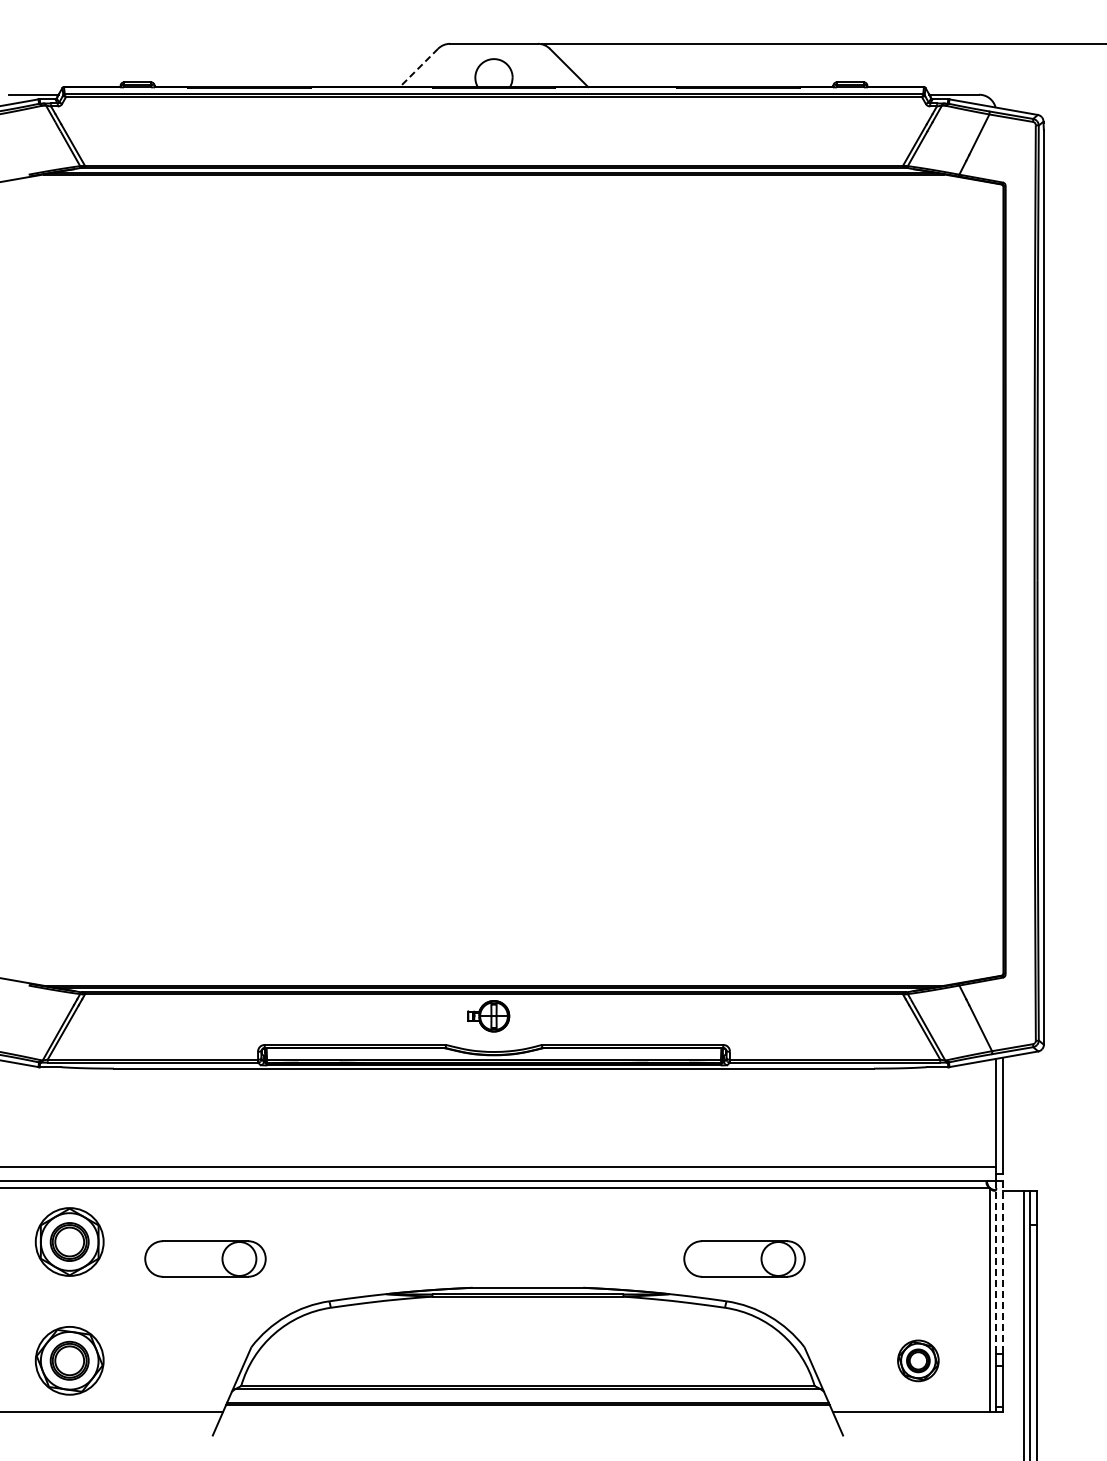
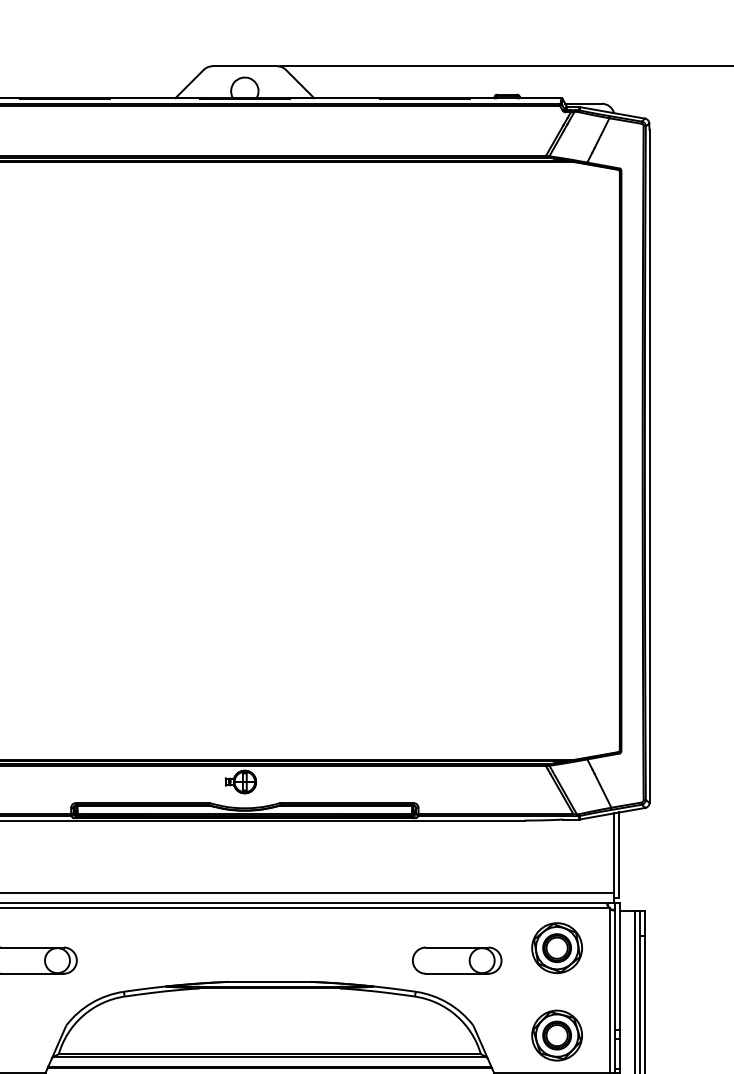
line: (418, 68) -> (189, 84), dashed -> solid
part: (918, 1241) -> (557, 947), added
part: (744, 1258) -> (457, 960), moved
line: (996, 1267) -> (614, 966), dashed -> solid
line: (1003, 1267) -> (619, 966), dashed -> solid
part: (918, 1360) -> (557, 1035), size x1.67

